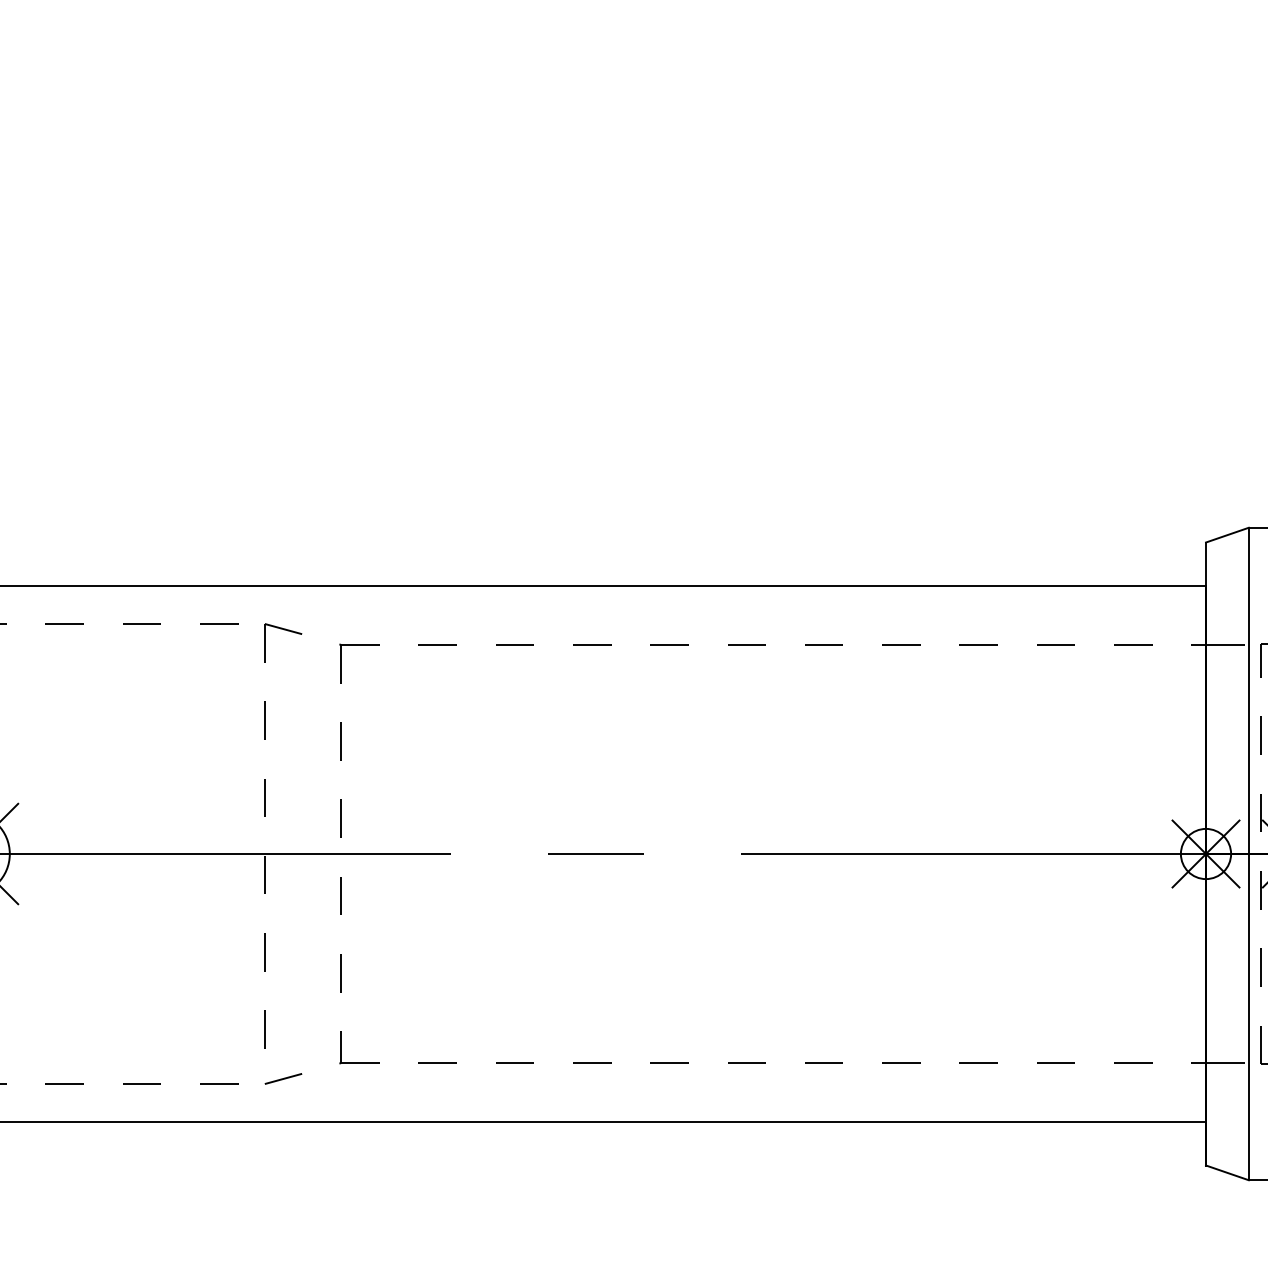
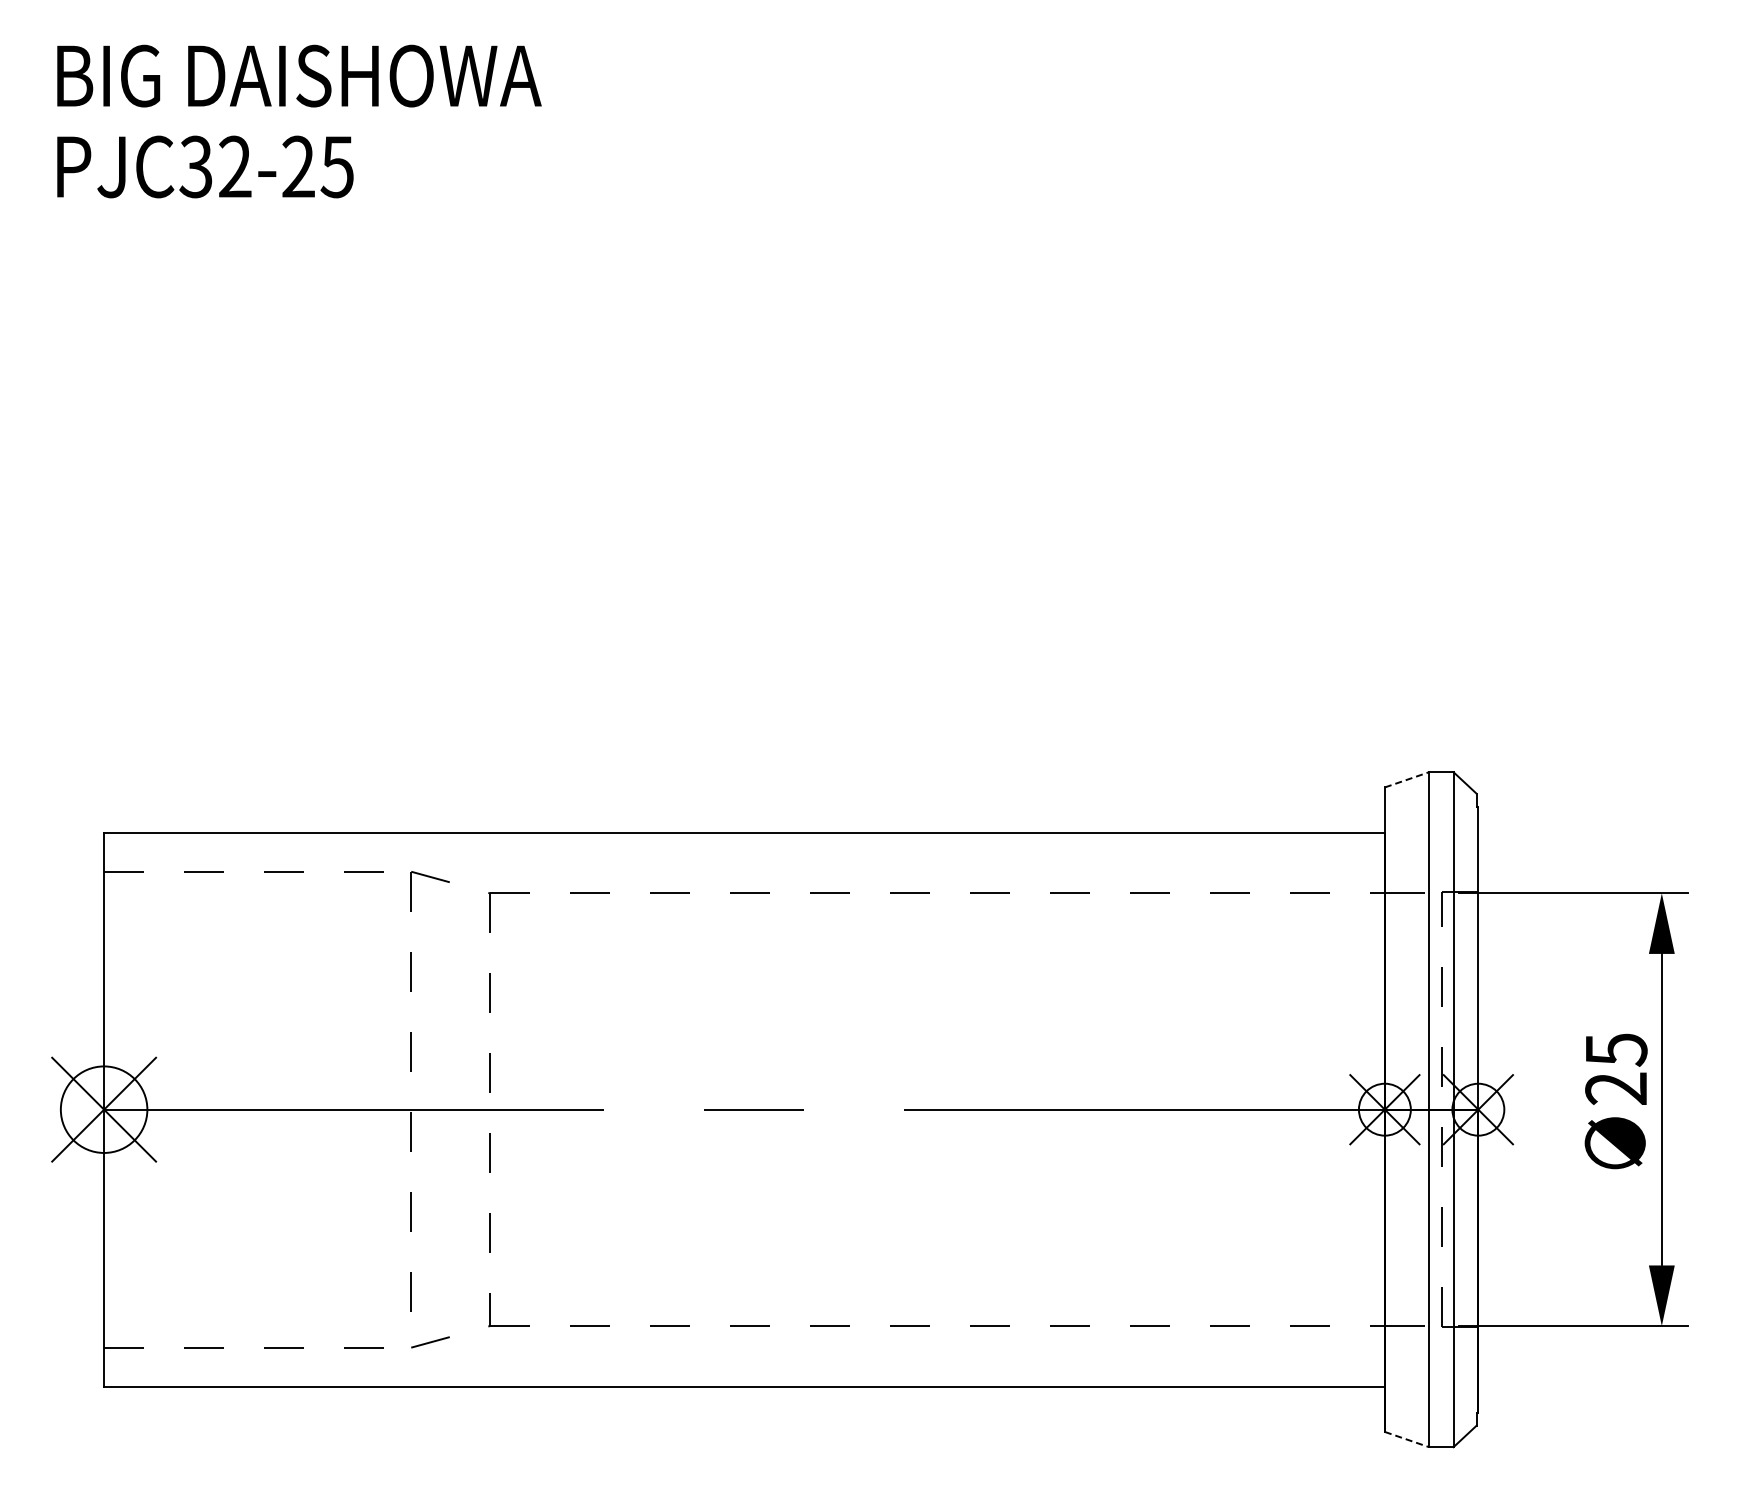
line: (1227, 534) -> (1407, 779), solid -> dashed
line: (1227, 1172) -> (1407, 1439), solid -> dashed

